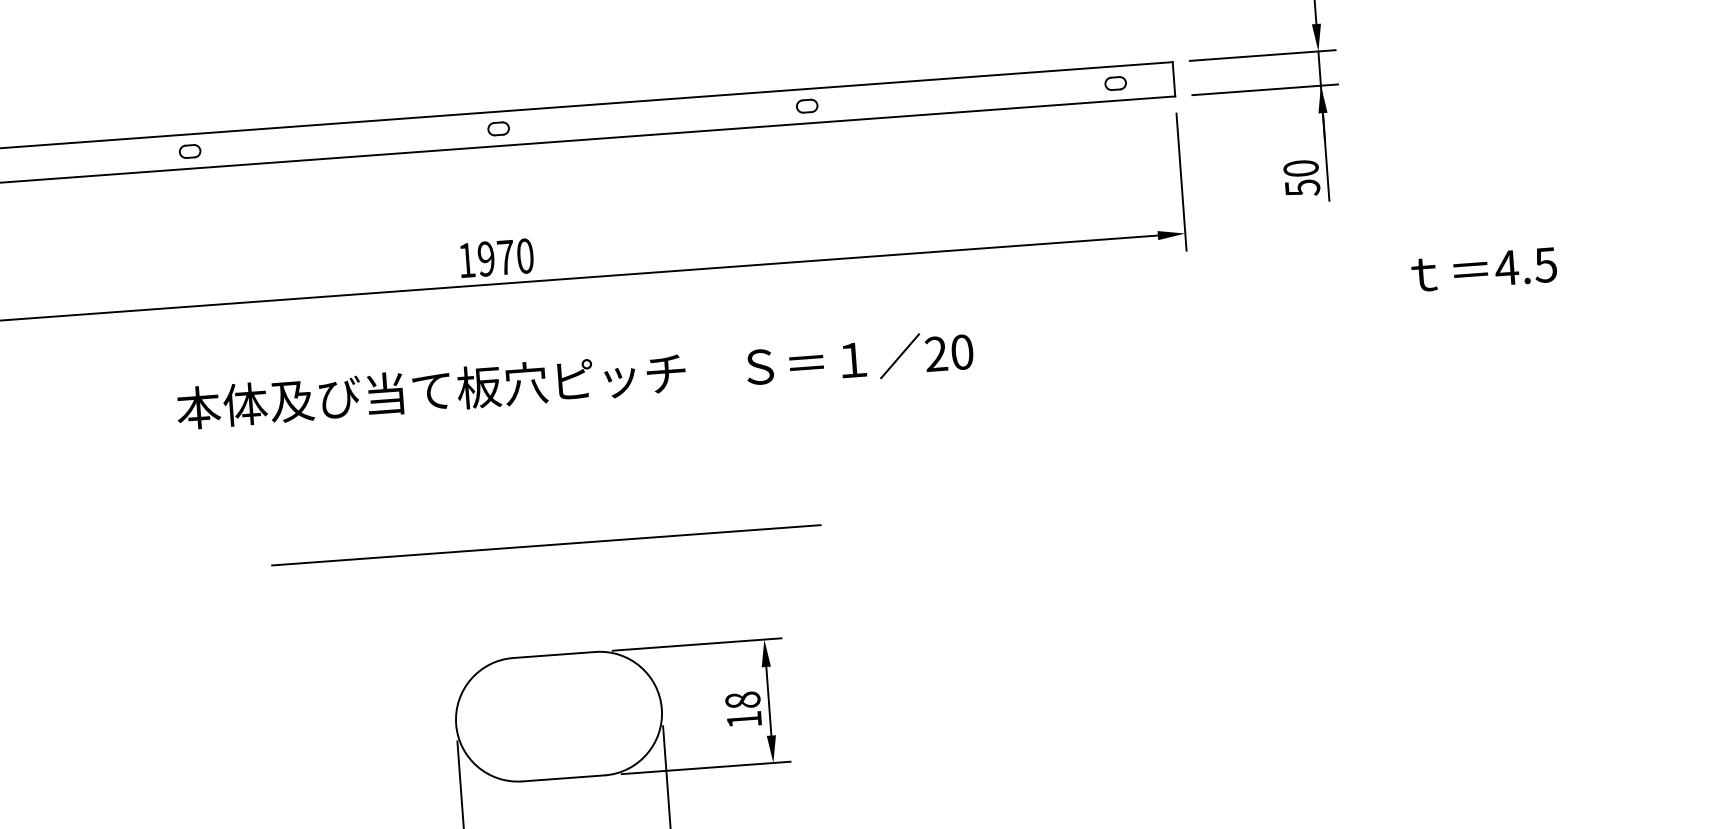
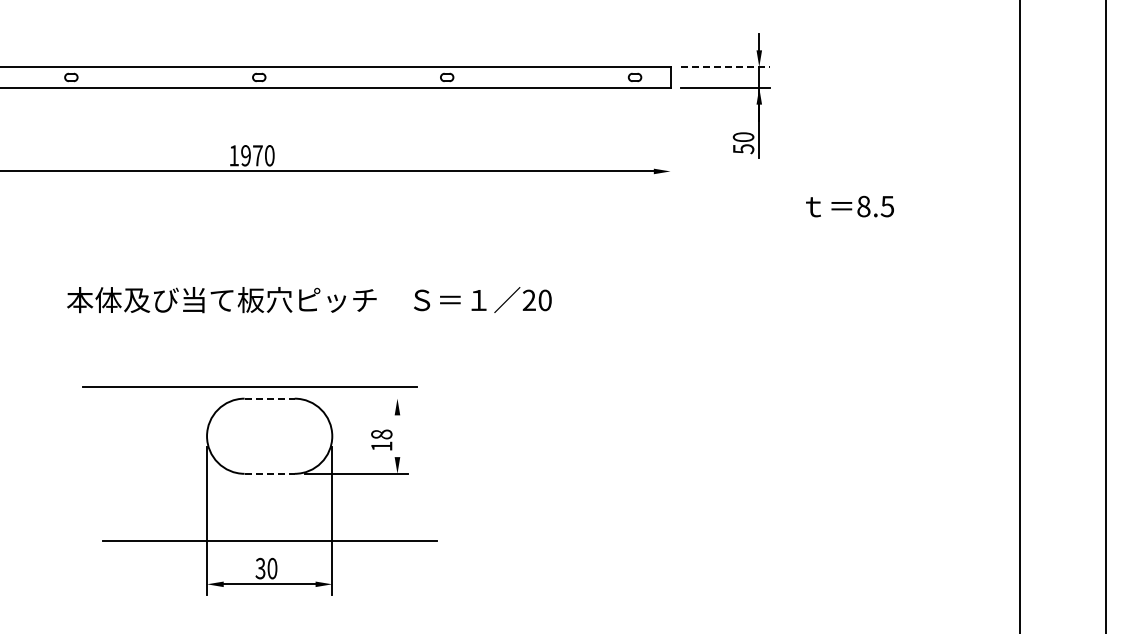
line: (1263, 56) -> (725, 67), solid -> dashed
line: (1181, 181) -> (670, 139), removed
text: (1506, 267) -> (863, 206), 4.5 -> 8.5
text: (575, 380) -> (309, 300), moved
line: (546, 544) -> (249, 386), moved
line: (697, 644) -> (356, 398), removed
line: (555, 654) -> (270, 398), solid -> dashed
line: (768, 701) -> (397, 436), removed
line: (564, 777) -> (270, 473), solid -> dashed

